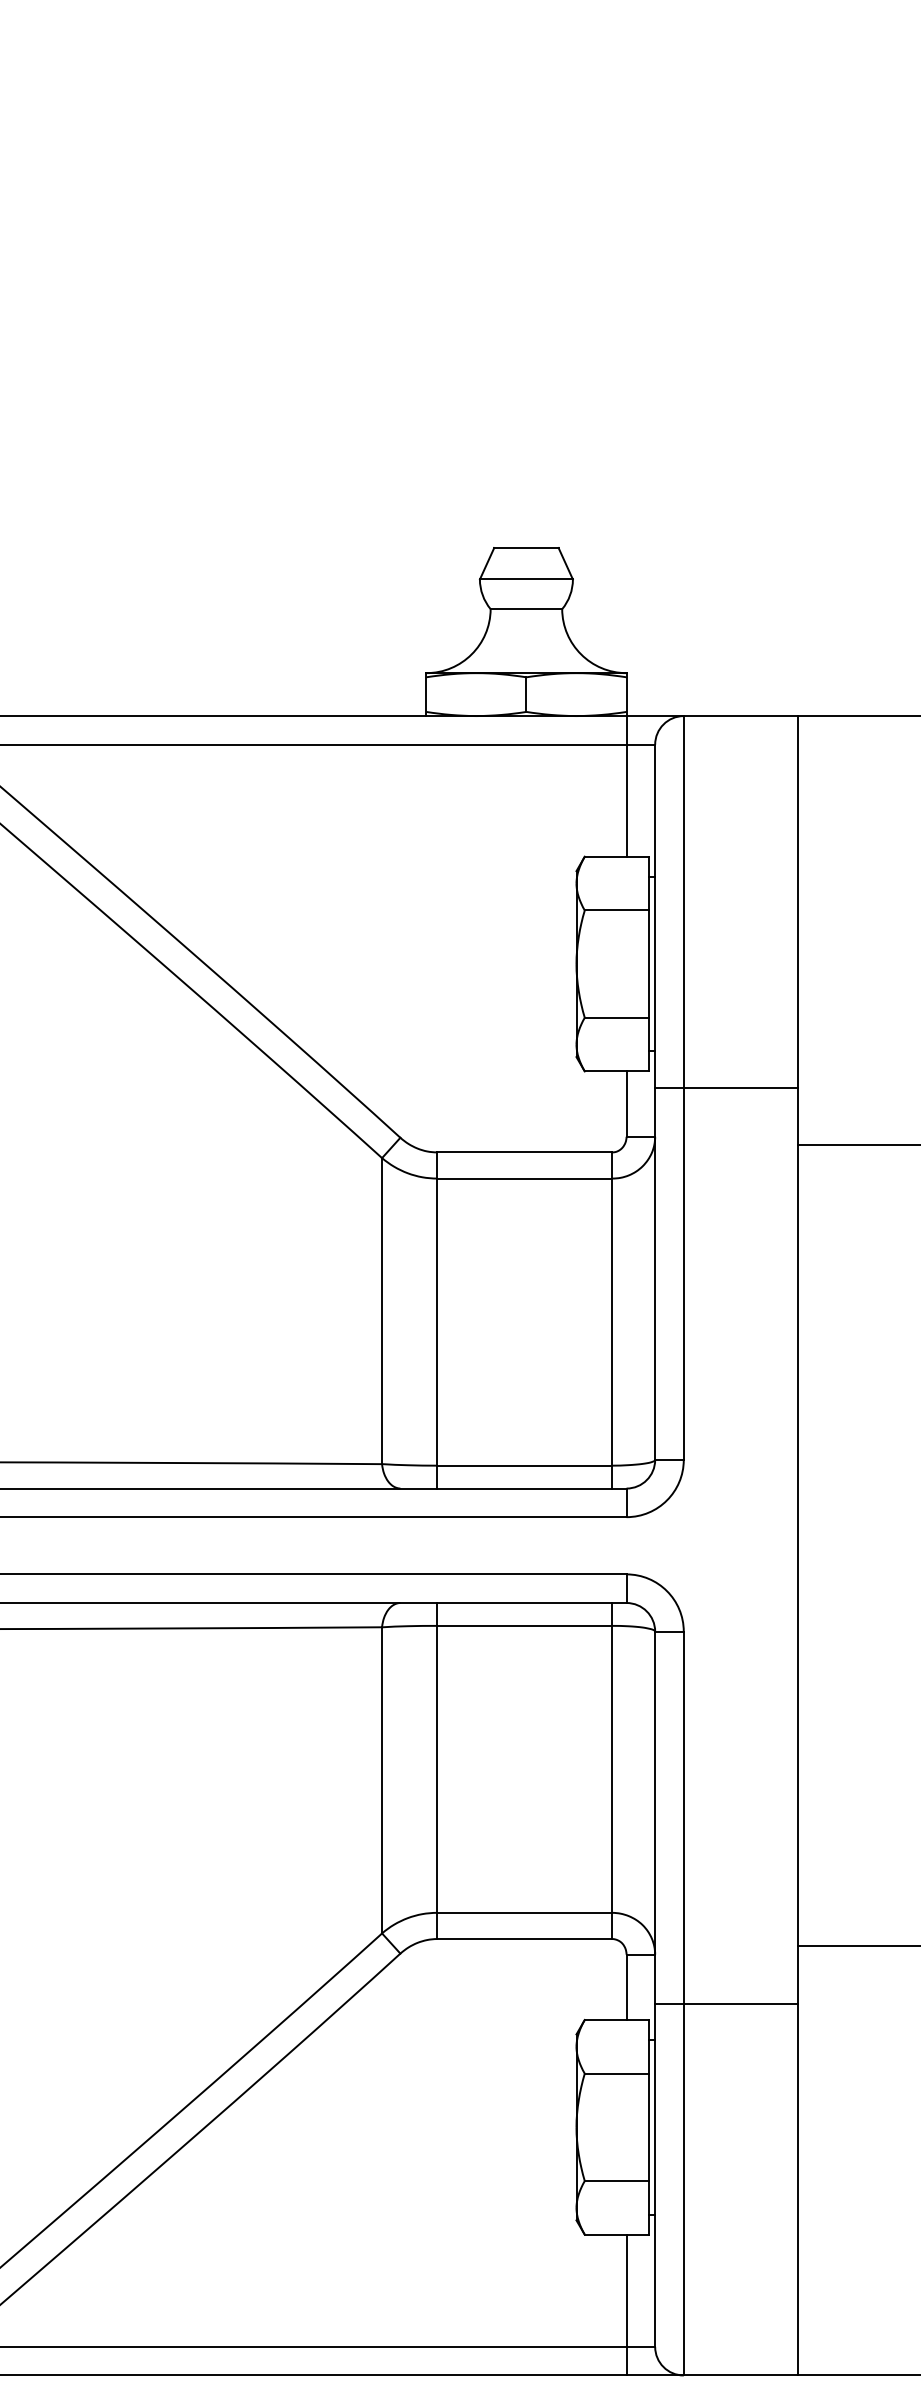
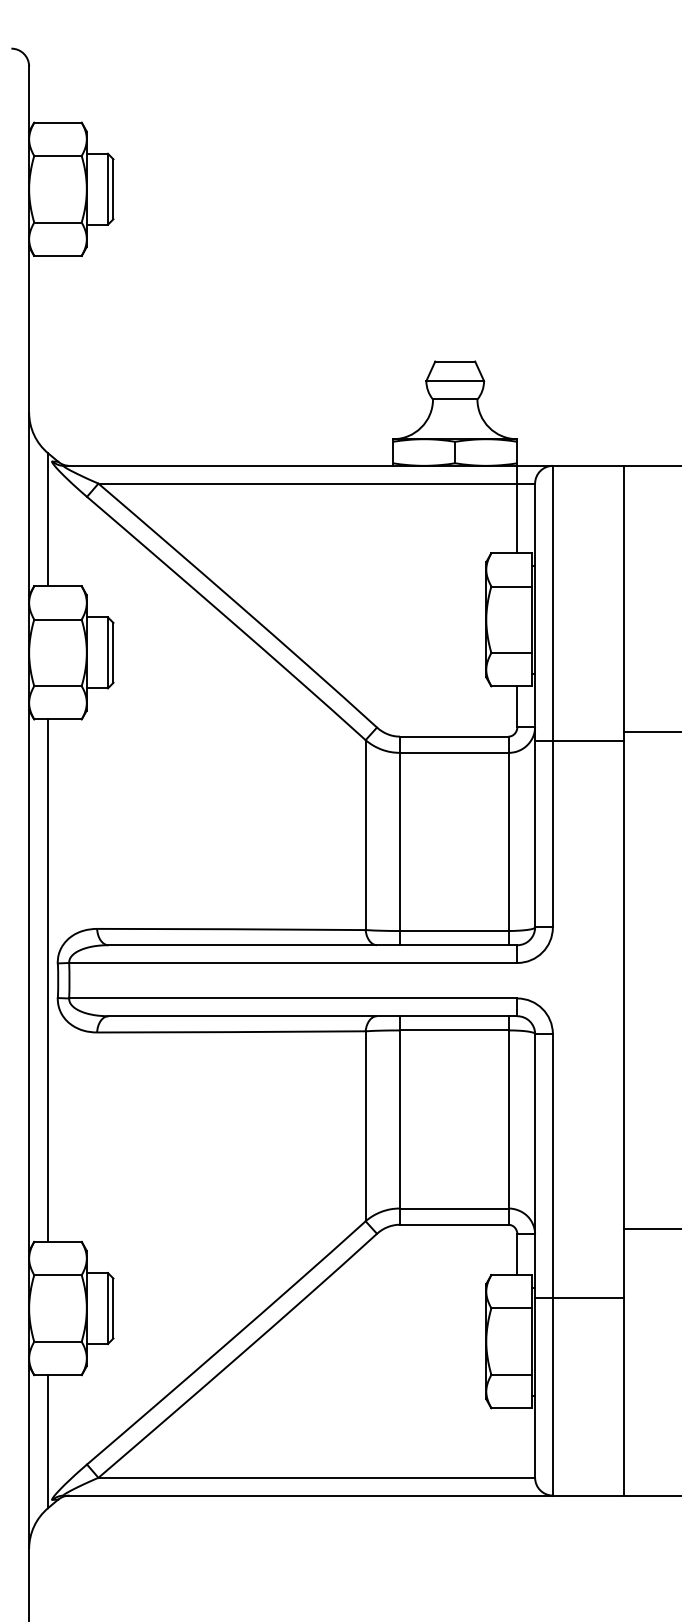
line: (726, 1087) -> (579, 740), moved
line: (726, 2003) -> (579, 1297), moved
line: (626, 2304) -> (517, 1451), removed

